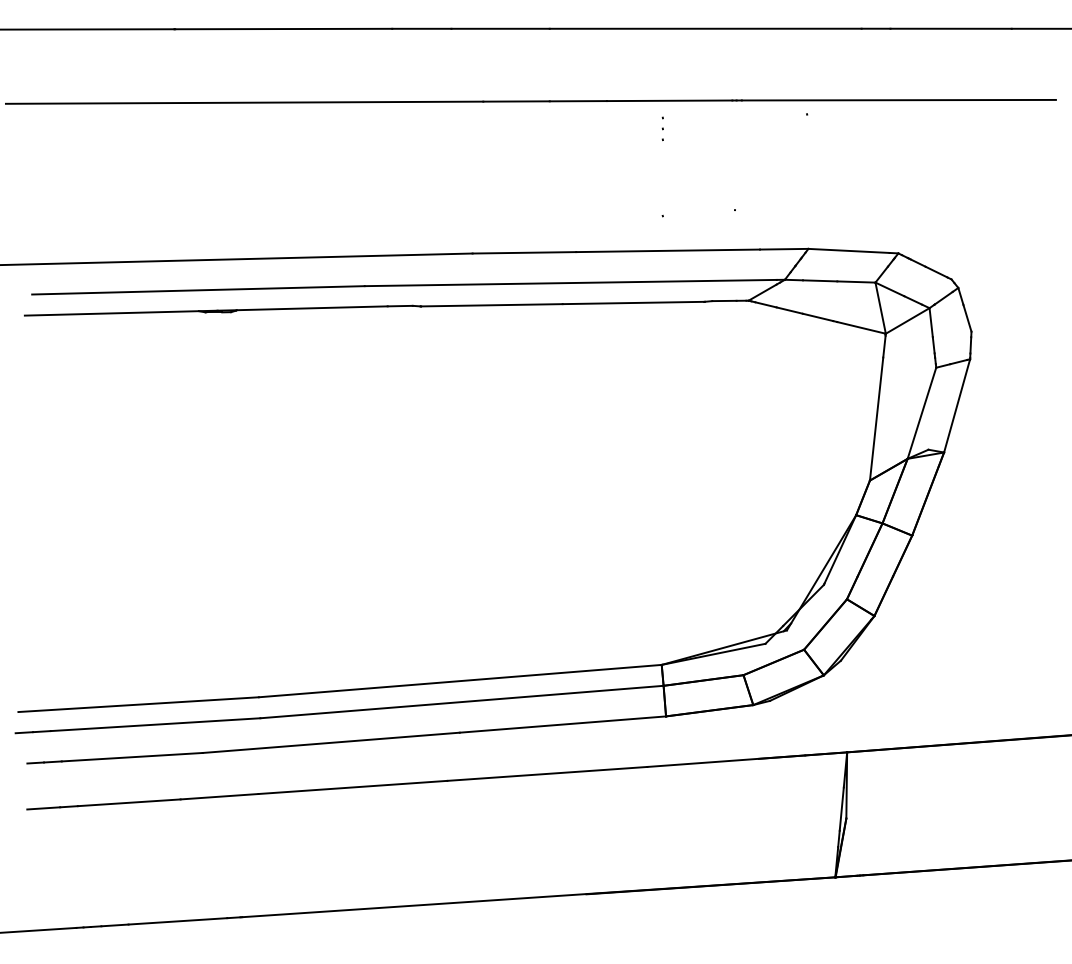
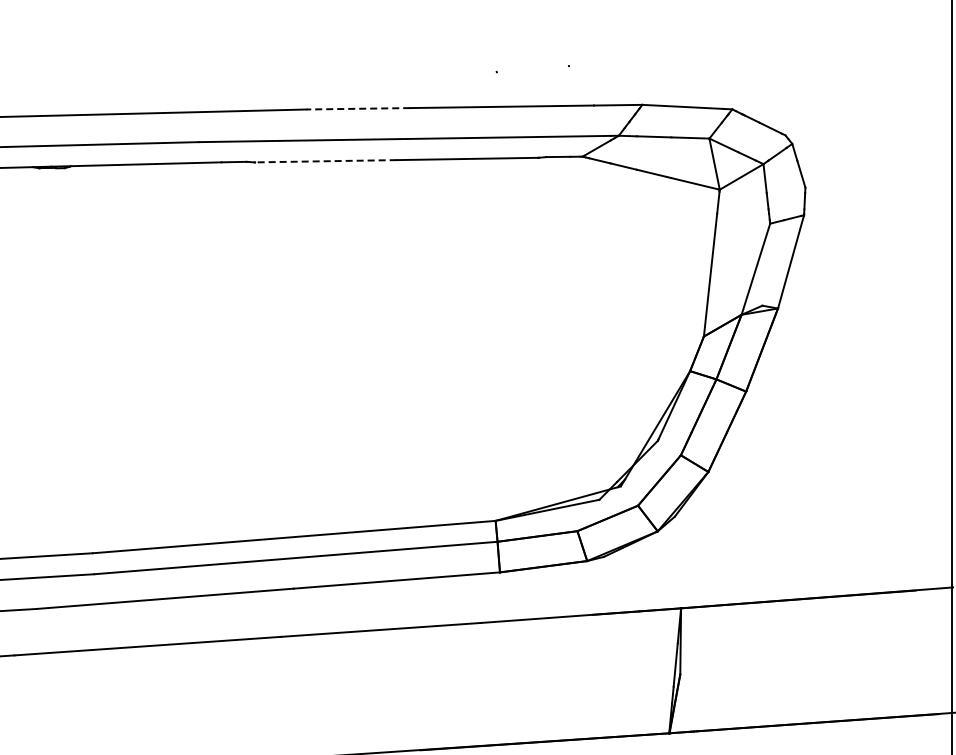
line: (524, 252) -> (358, 108), solid -> dashed
line: (491, 305) -> (325, 161), solid -> dashed

